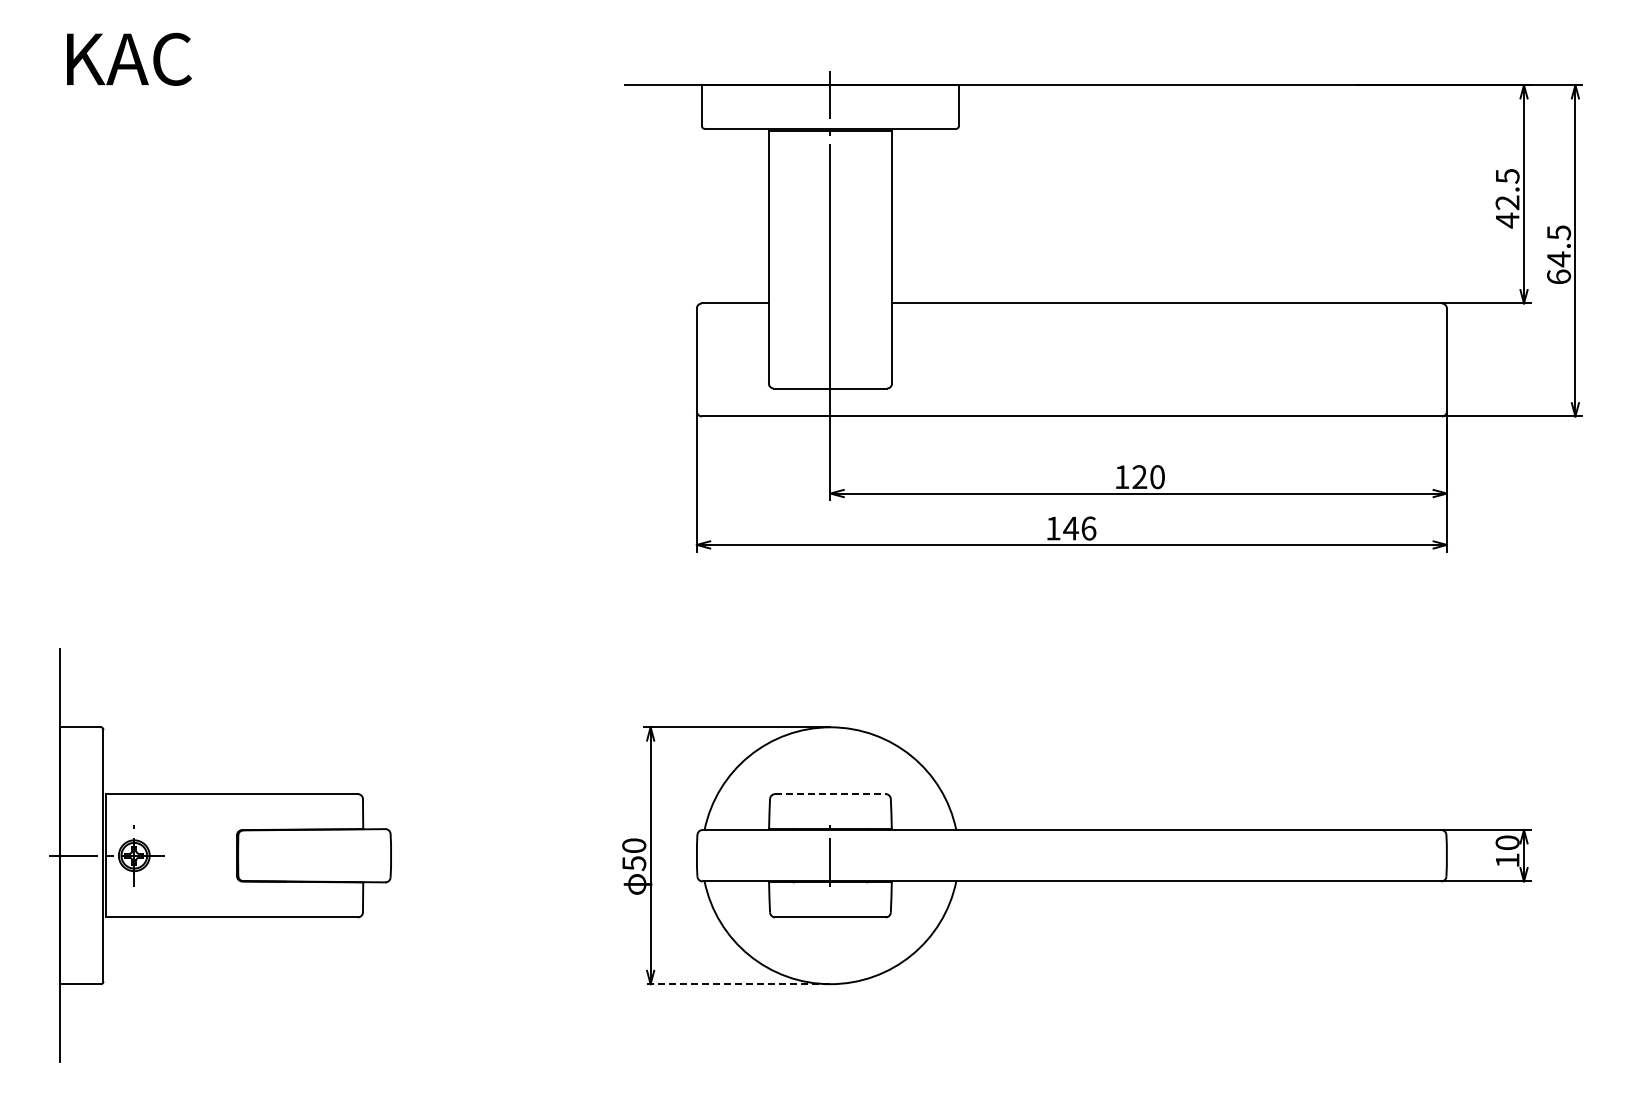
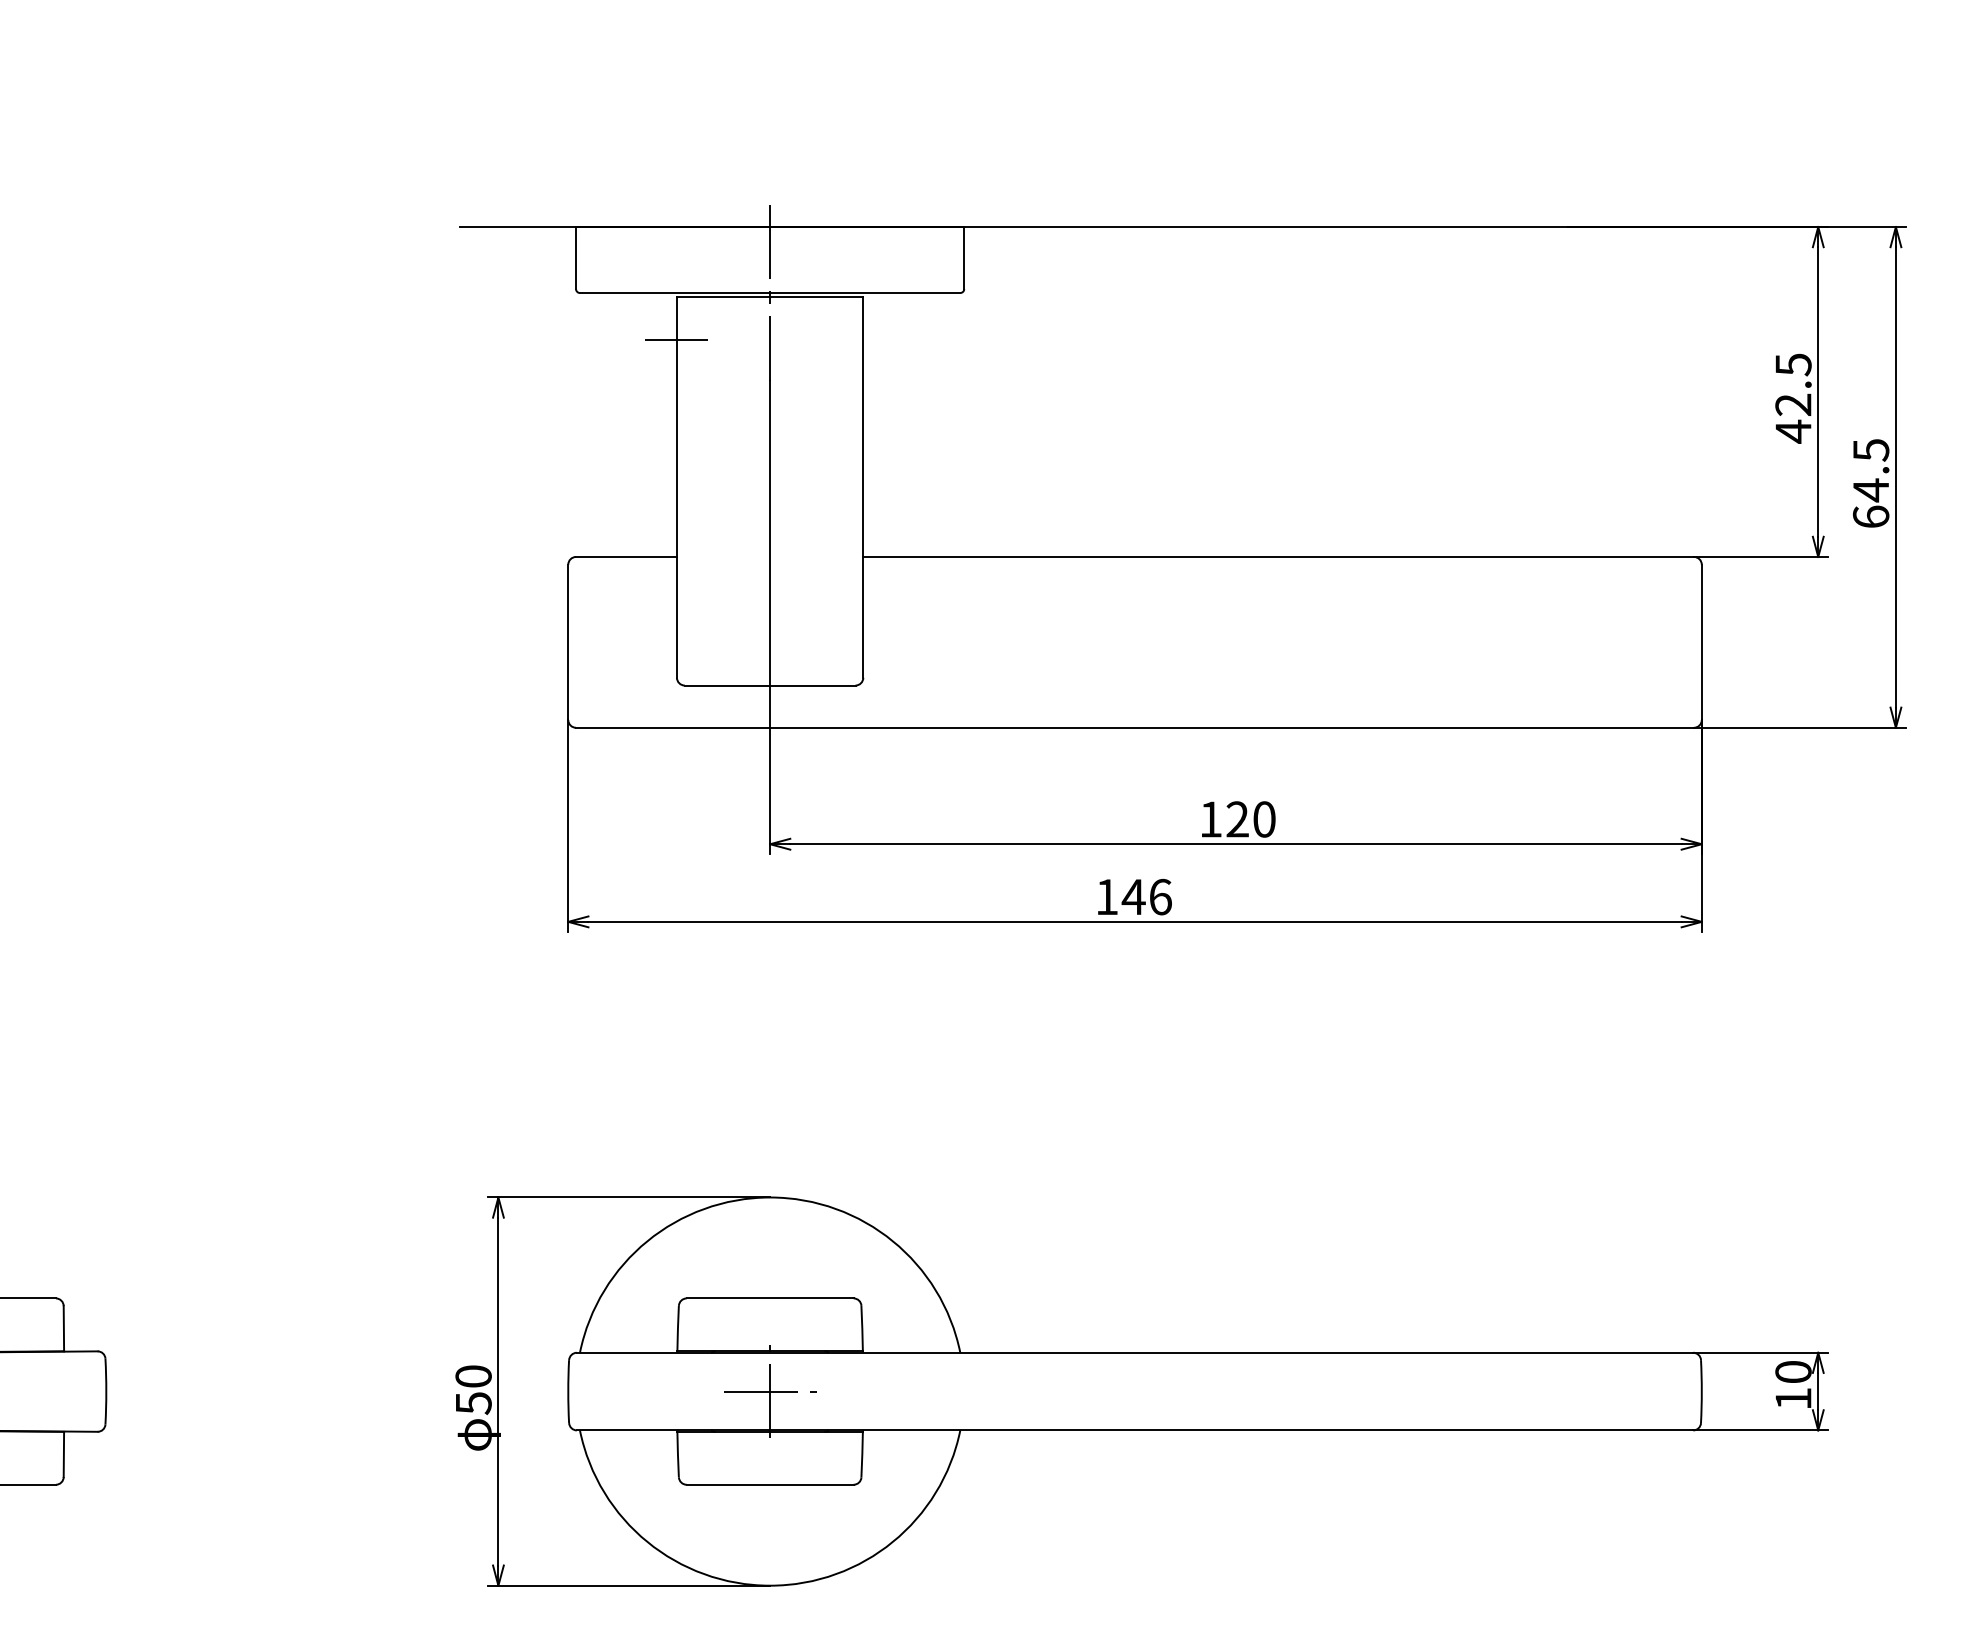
line: (768, 159) -> (676, 339), added
line: (830, 794) -> (770, 1299), dashed -> solid
line: (830, 855) -> (770, 1391), added
line: (736, 984) -> (628, 1586), dashed -> solid

